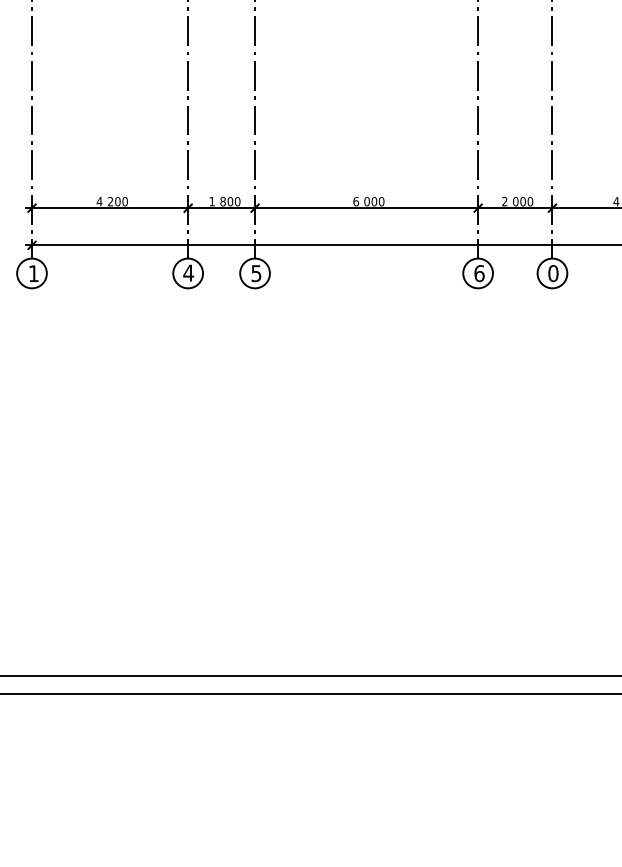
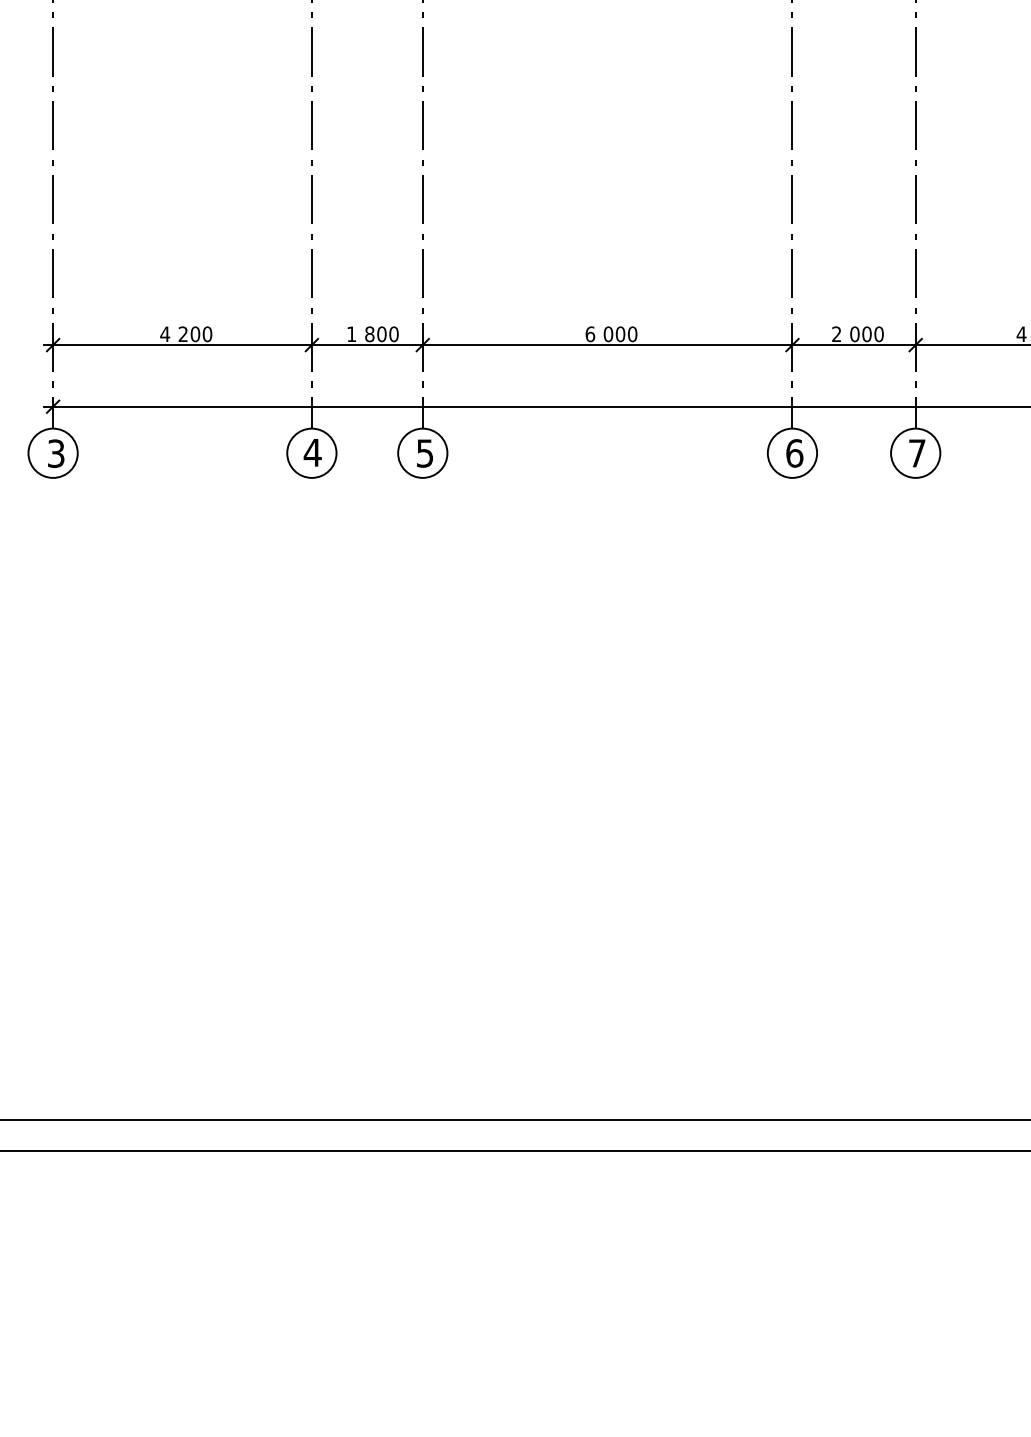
text: (33, 273) -> (55, 453), 1 -> 3
text: (553, 273) -> (917, 453), 0 -> 7

